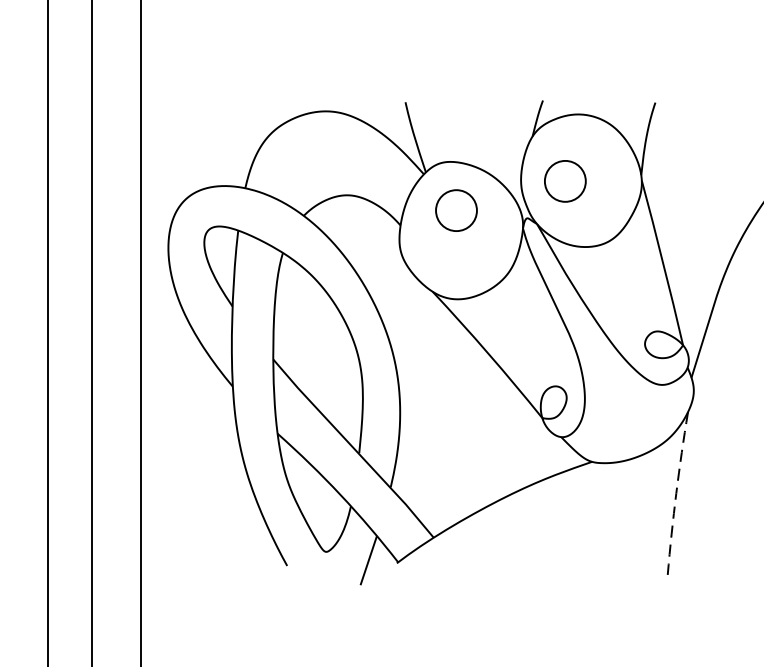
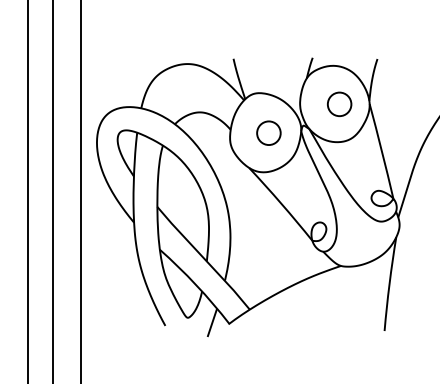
circle: (565, 181) -> (339, 104), moved
circle: (455, 209) -> (268, 132), moved
arc: (676, 494) -> (389, 284), dashed -> solid

